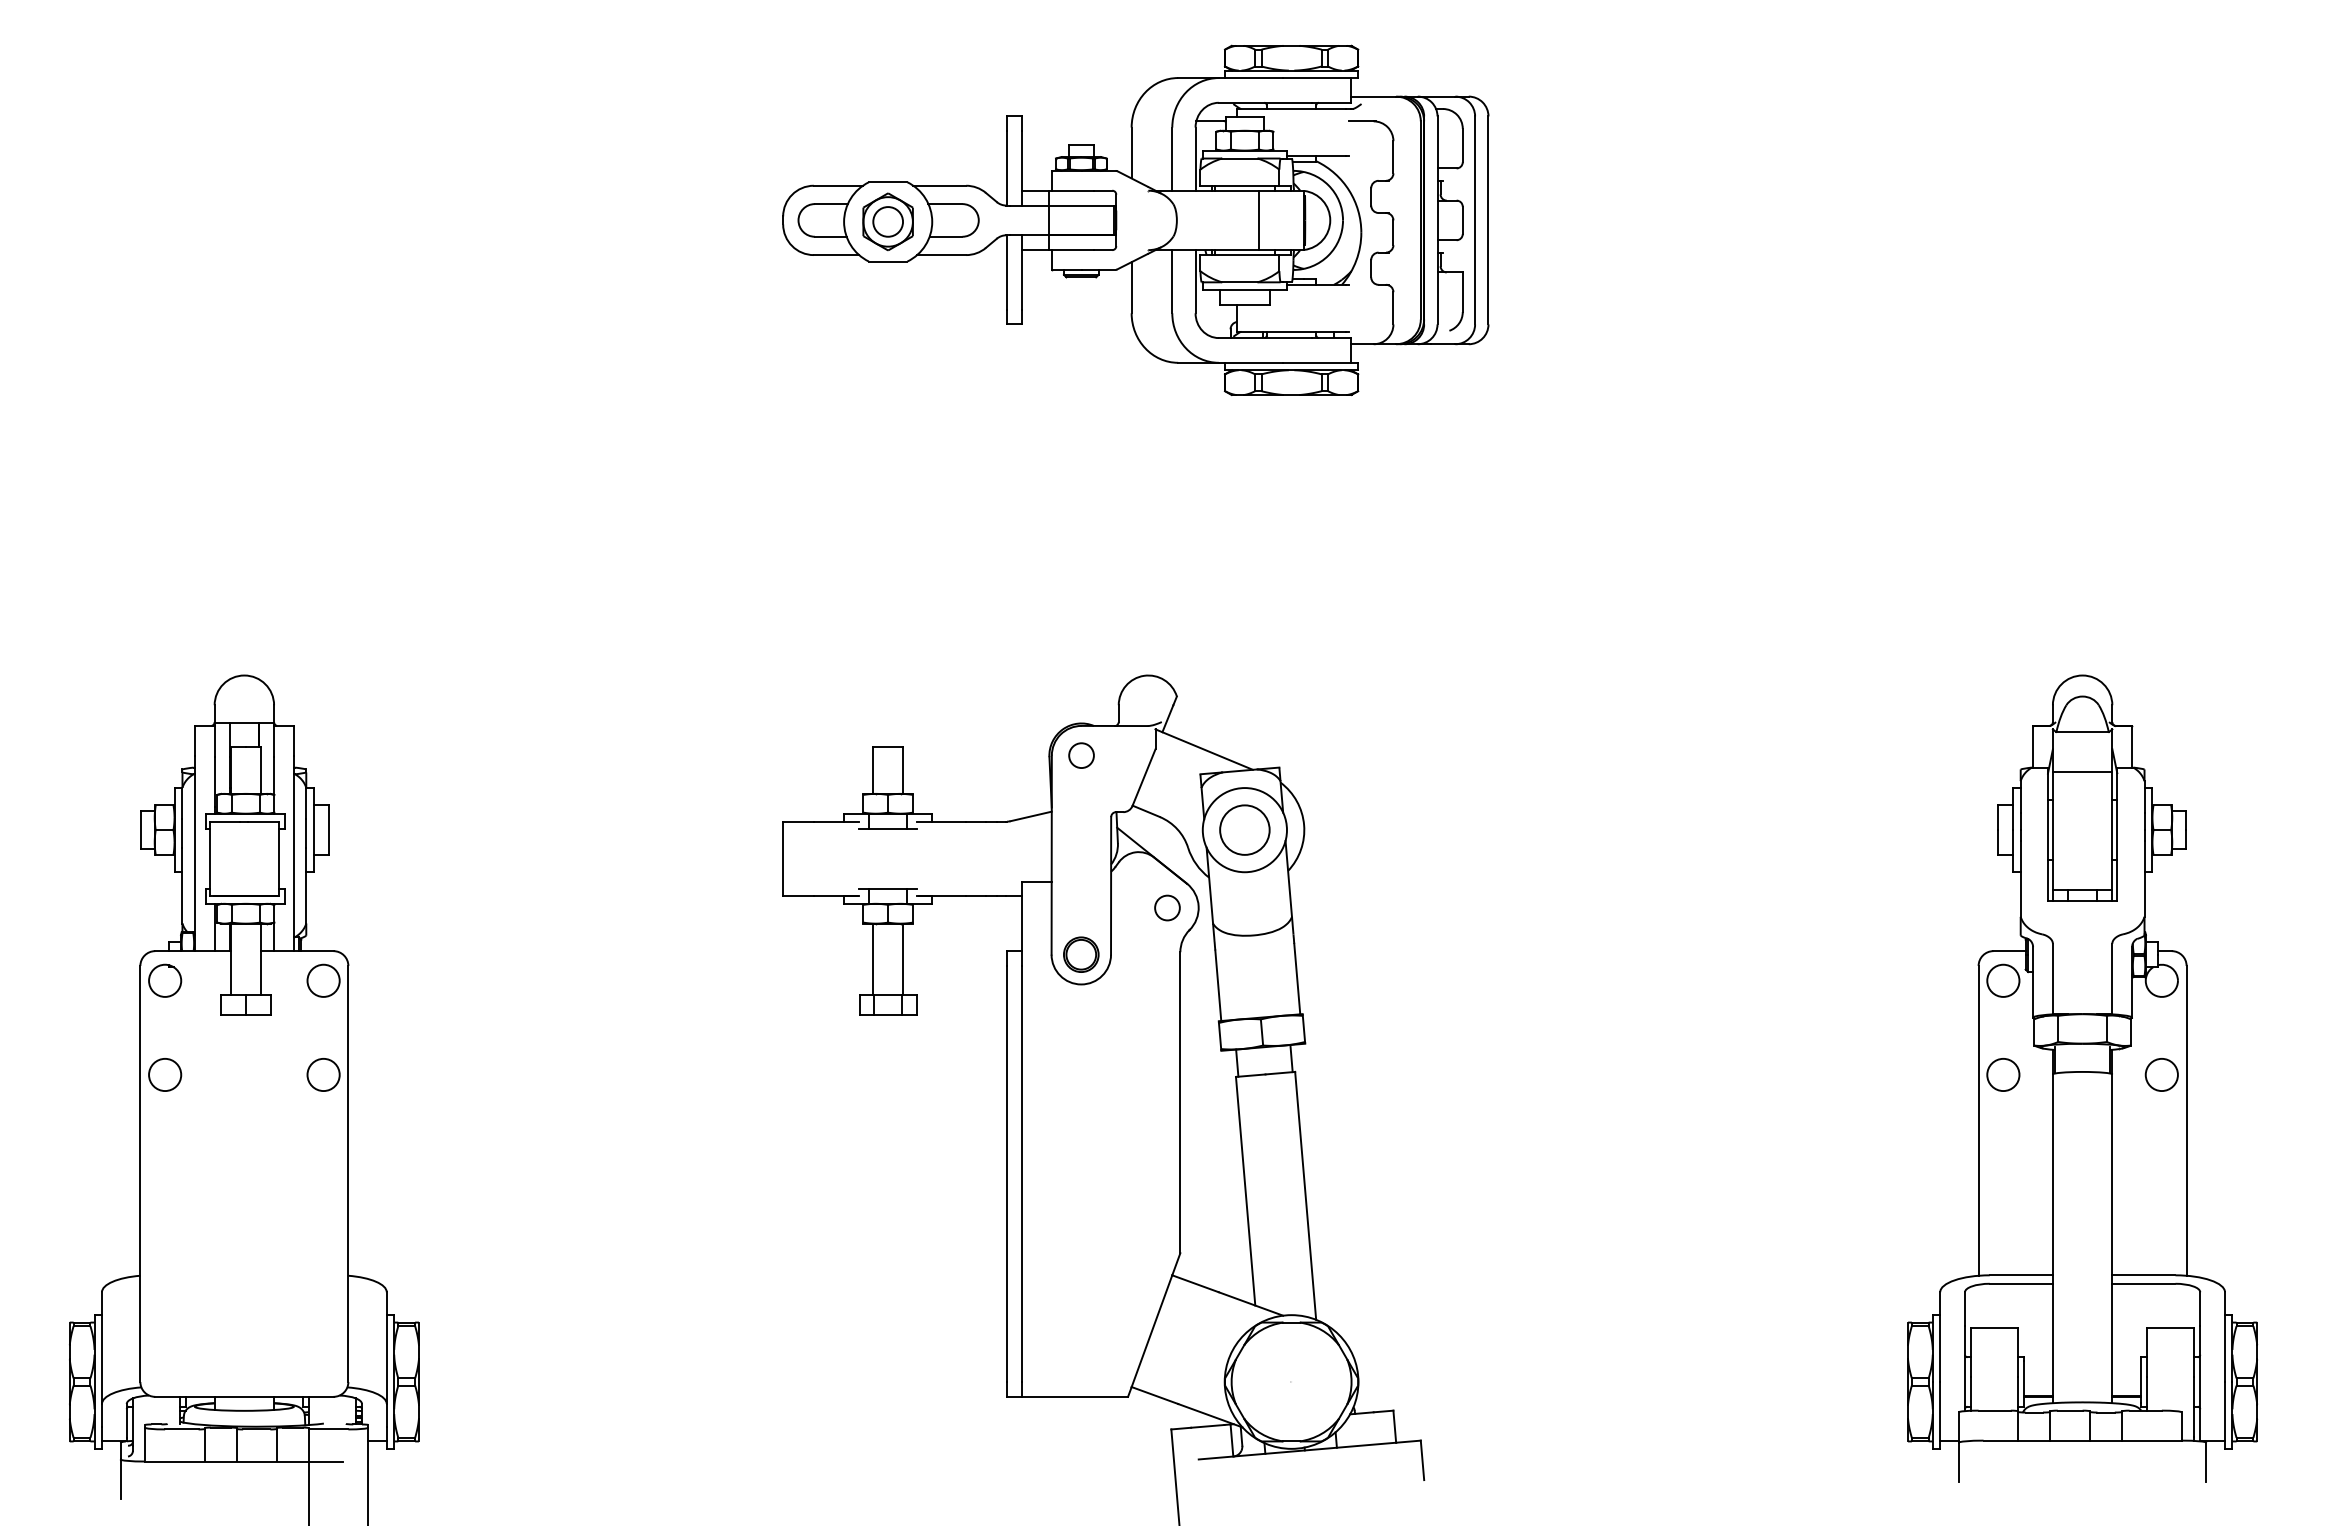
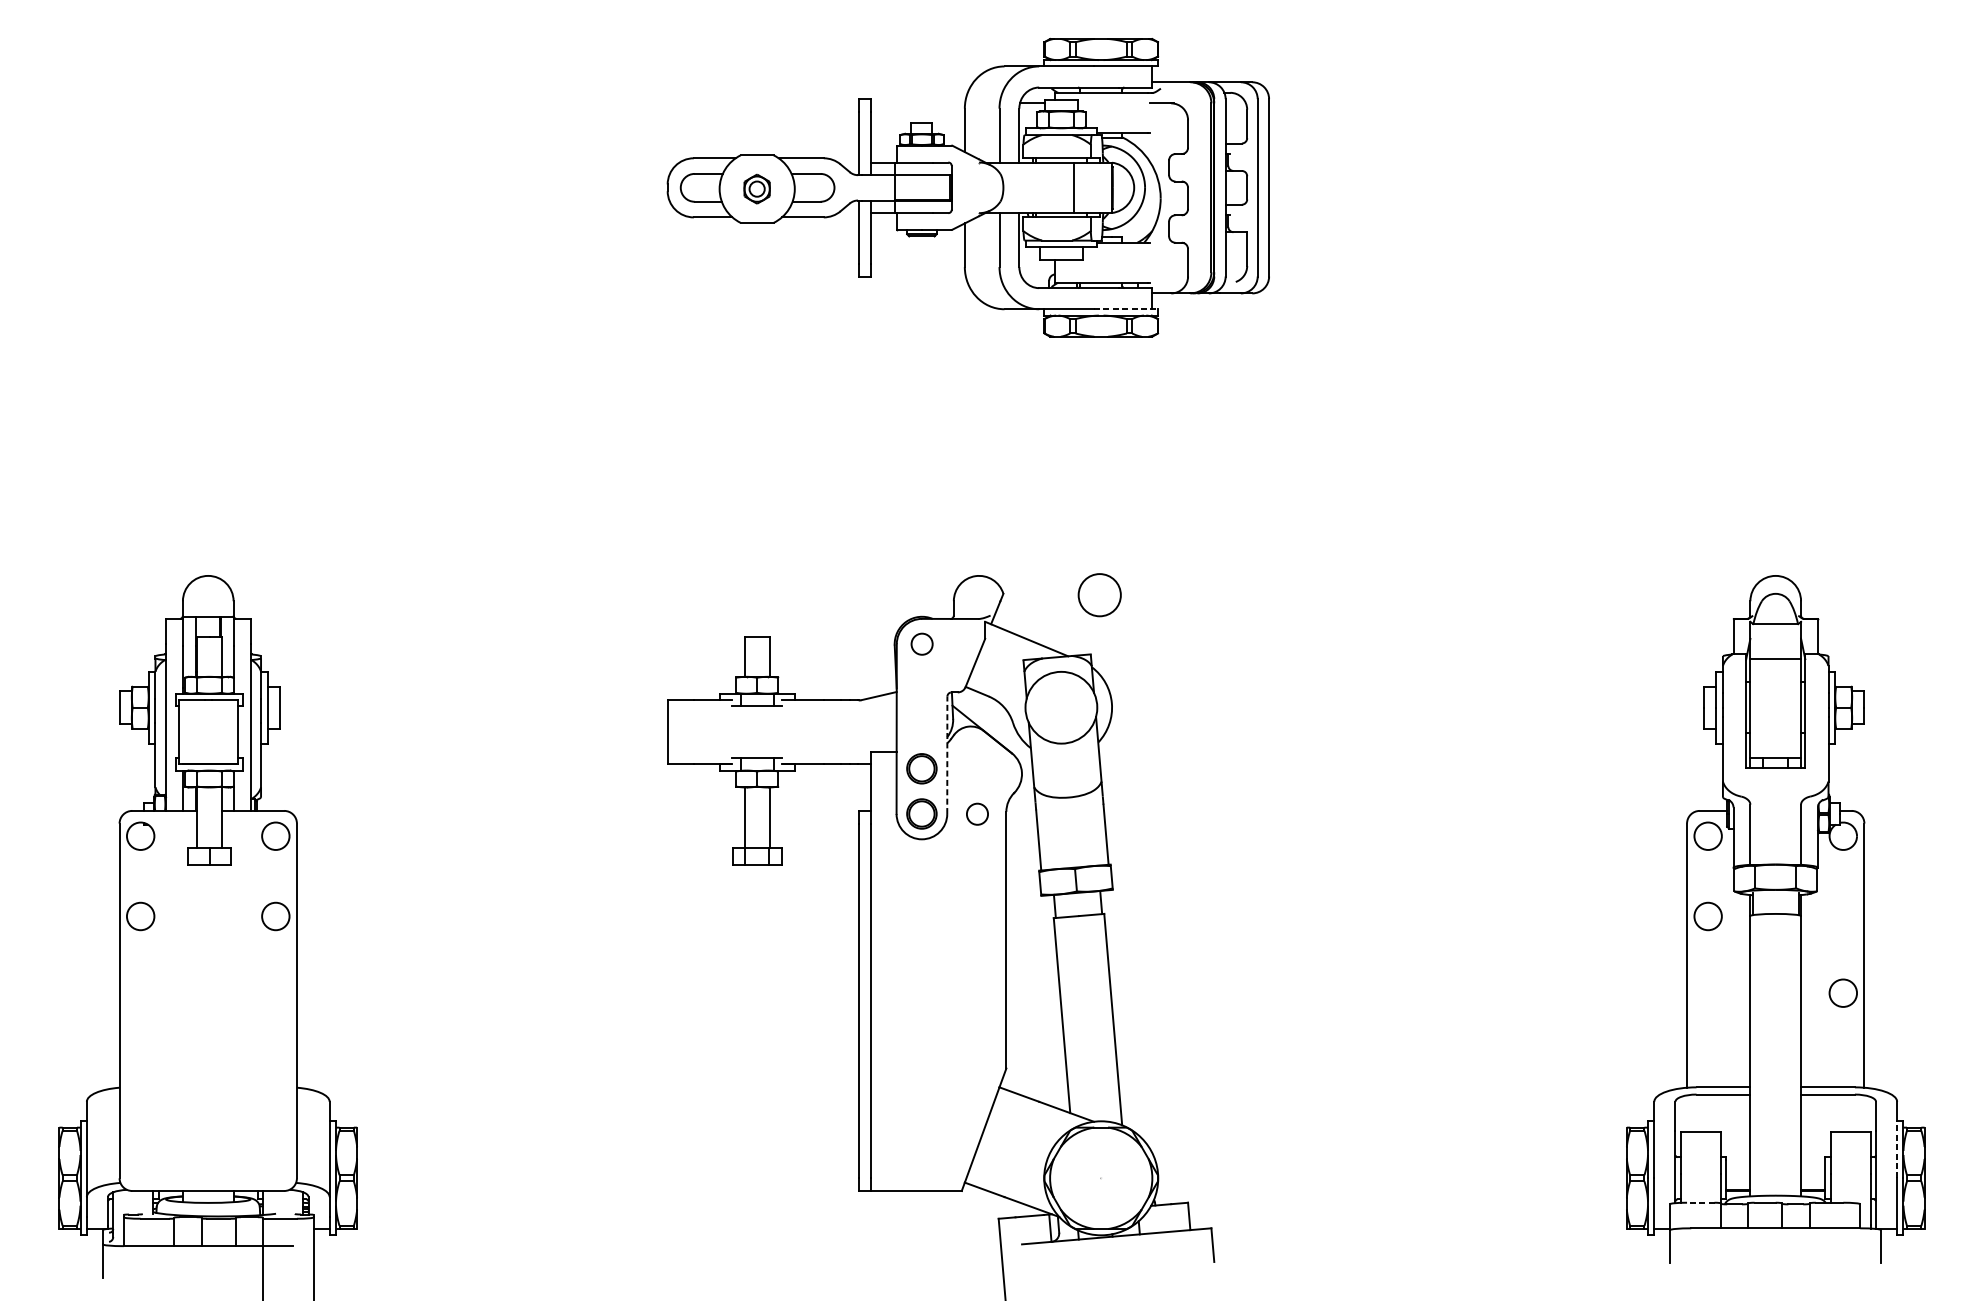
part: (887, 221) -> (756, 188), size x0.6
line: (1320, 362) -> (1125, 308), solid -> dashed
circle: (1244, 829) -> (1099, 594), moved
line: (1111, 885) -> (947, 754), solid -> dashed
part: (1081, 901) -> (922, 768), added
circle: (1167, 907) -> (977, 813), moved
circle: (2161, 1074) -> (1842, 992), moved
line: (2225, 1348) -> (1897, 1149), solid -> dashed
line: (1994, 1410) -> (1700, 1202), solid -> dashed

